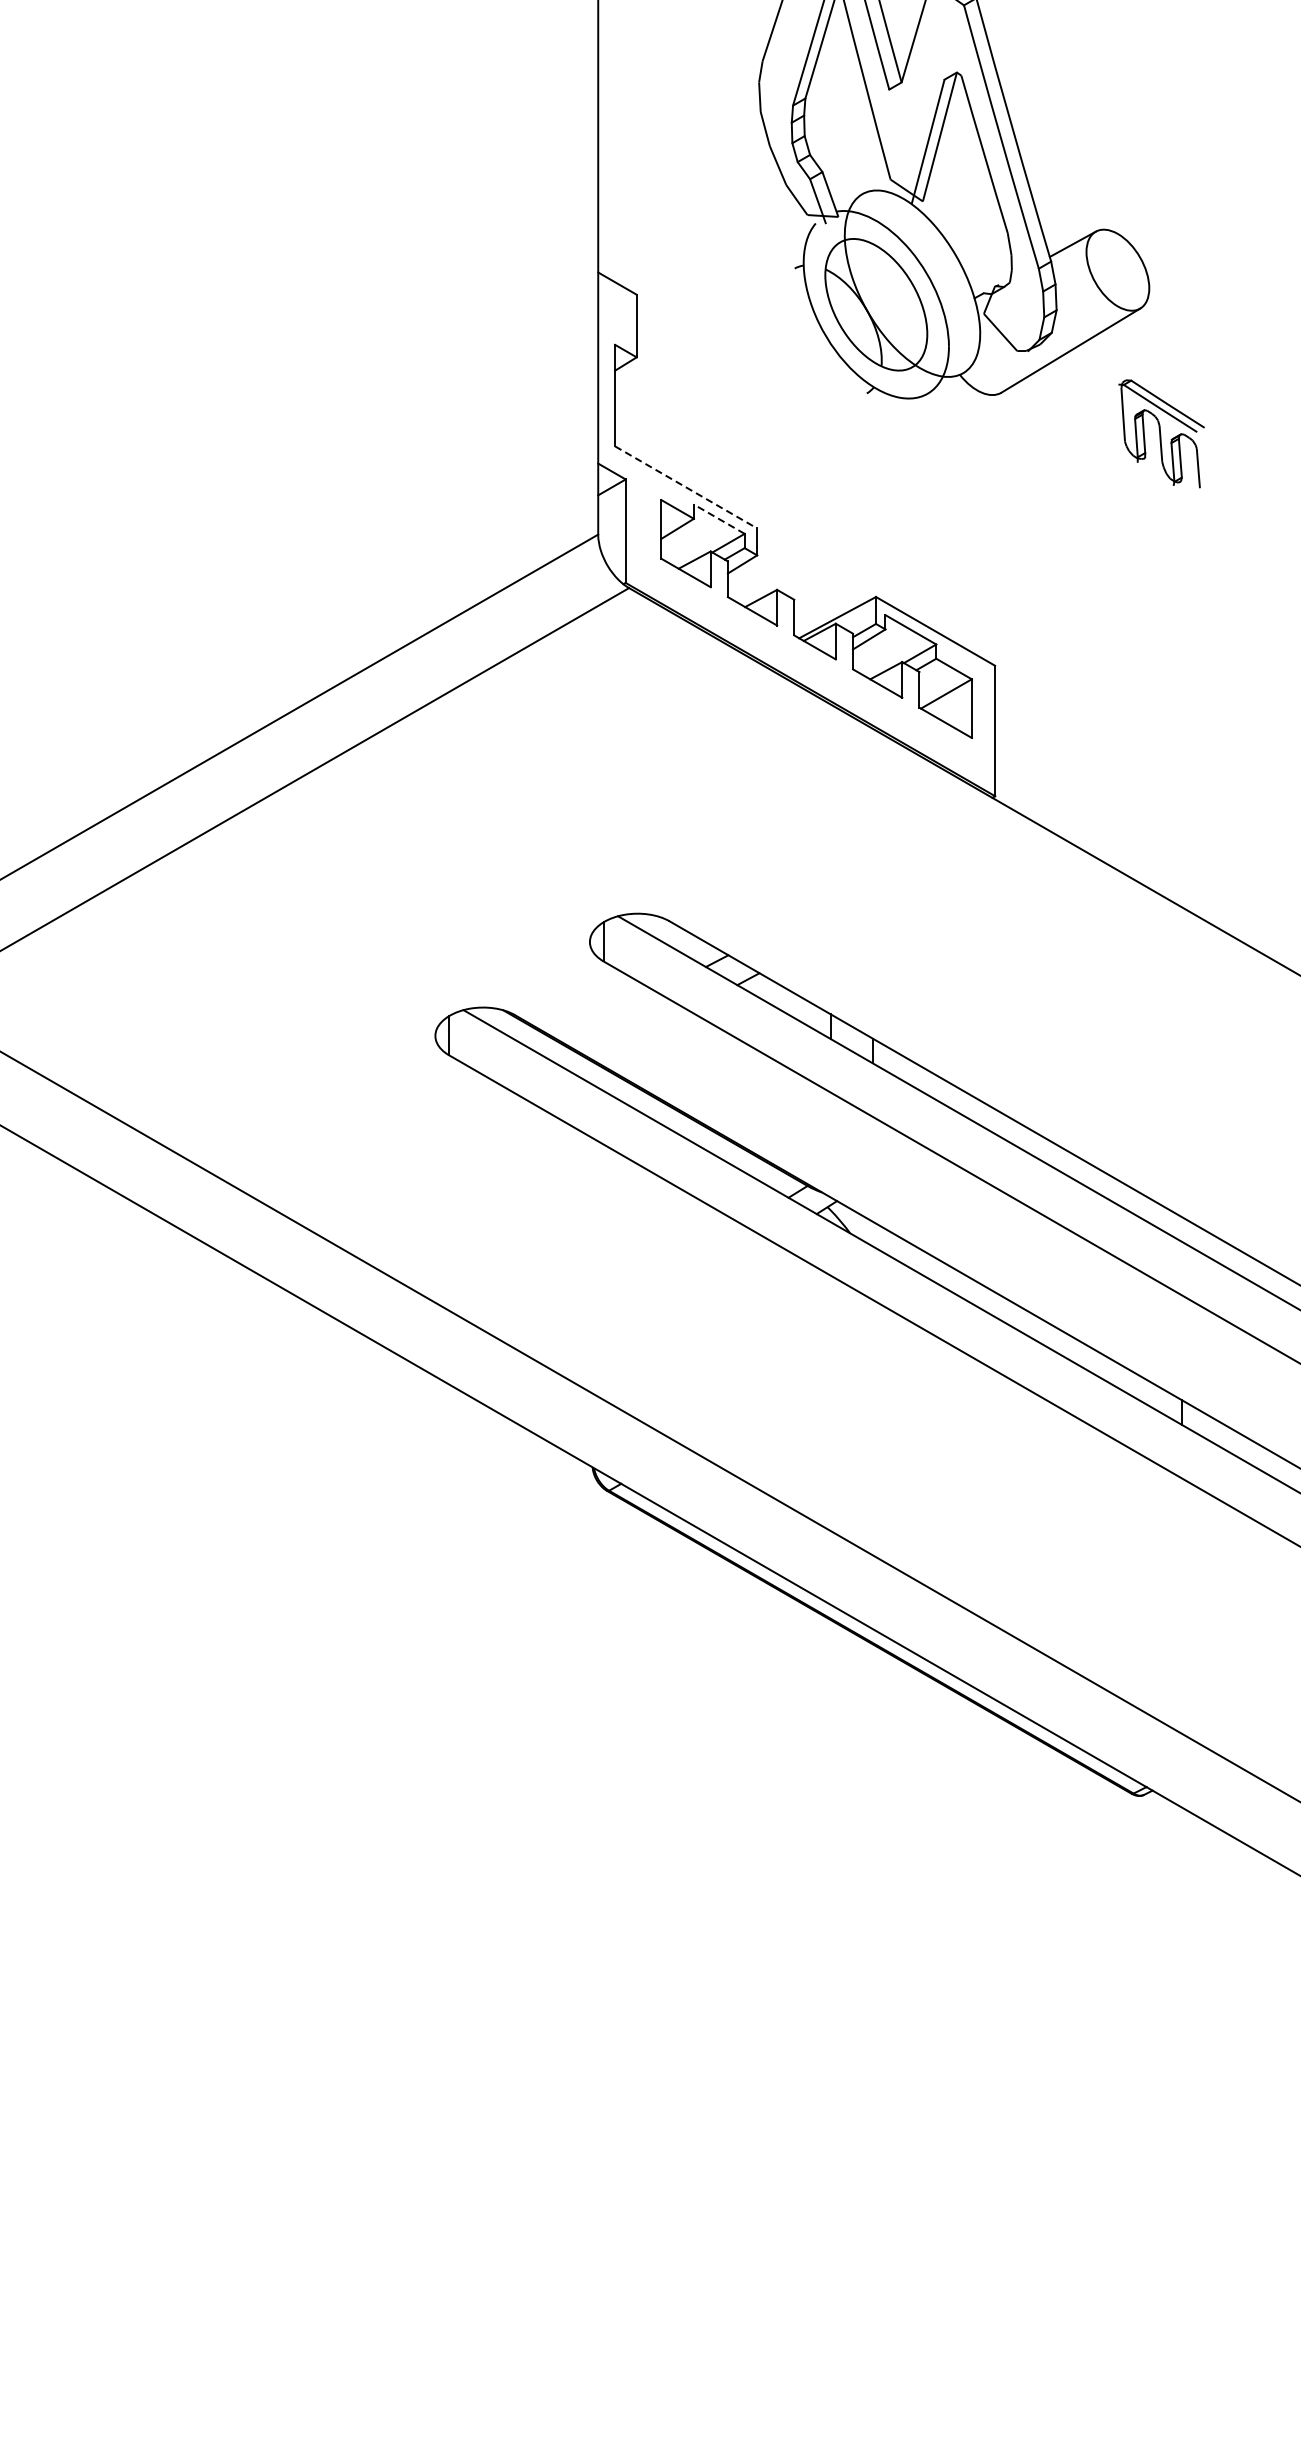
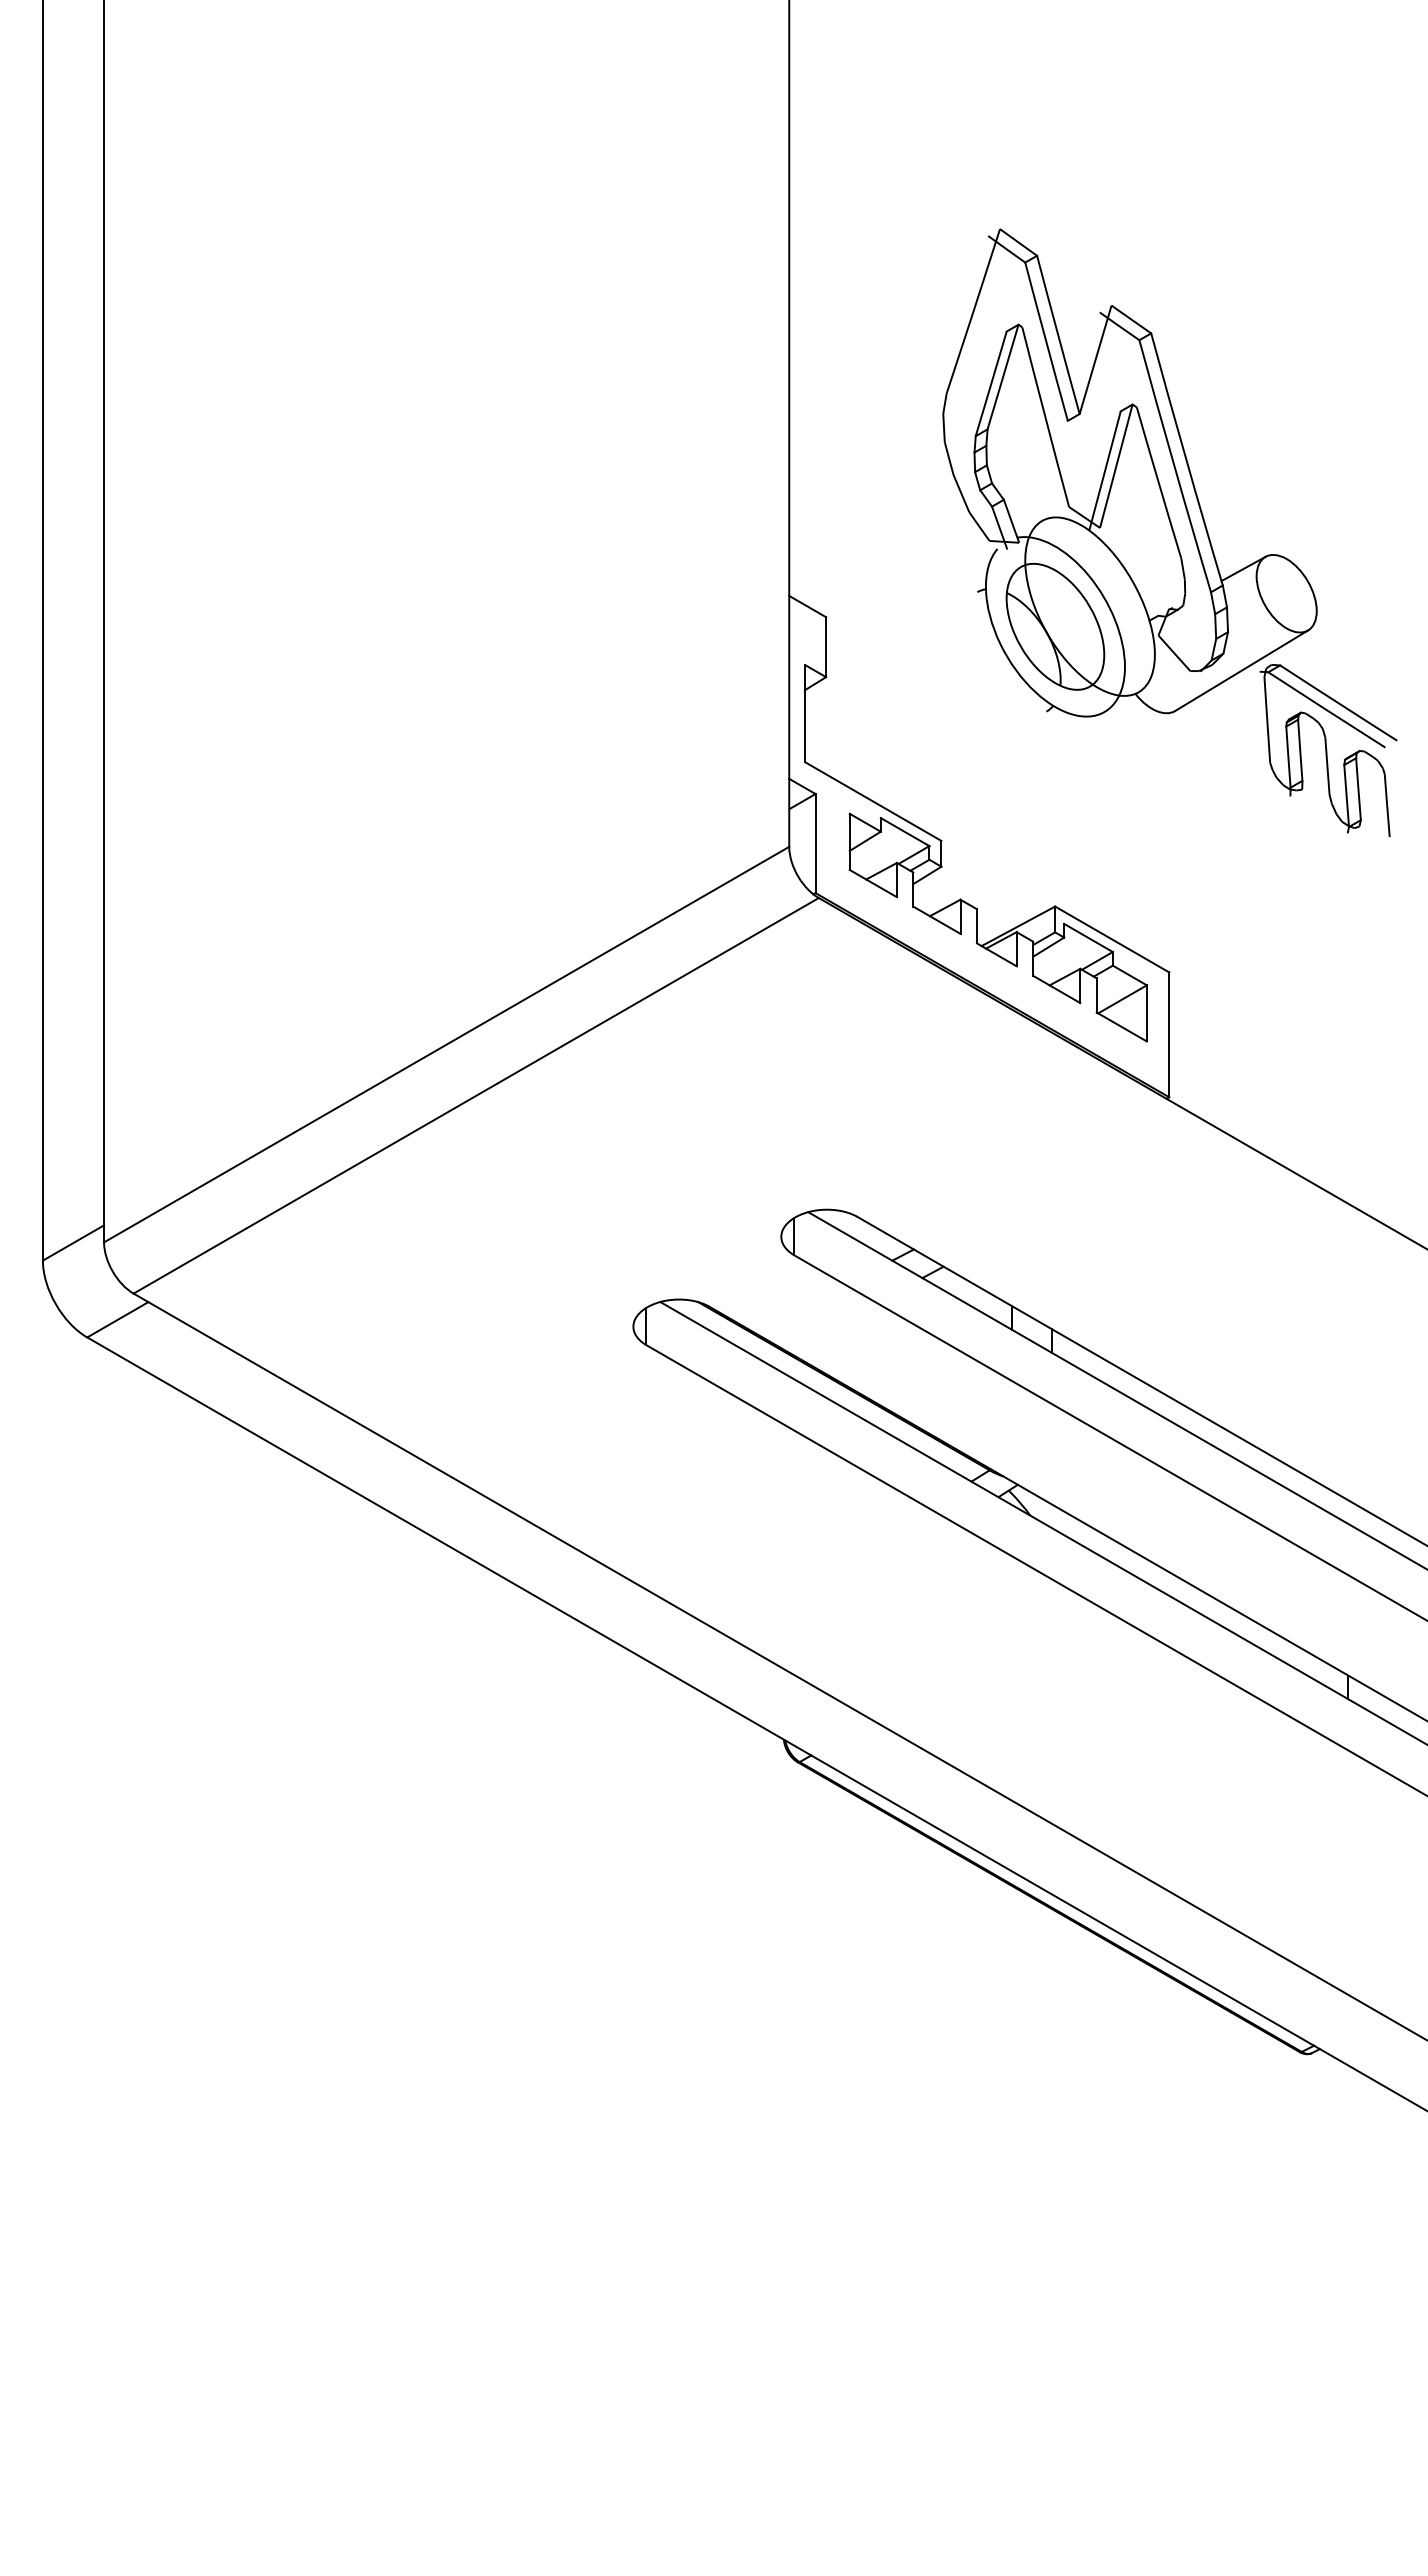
part: (1161, 433) -> (1328, 750), size x1.67
line: (686, 487) -> (873, 801), dashed -> solid
line: (718, 518) -> (904, 831), dashed -> solid

